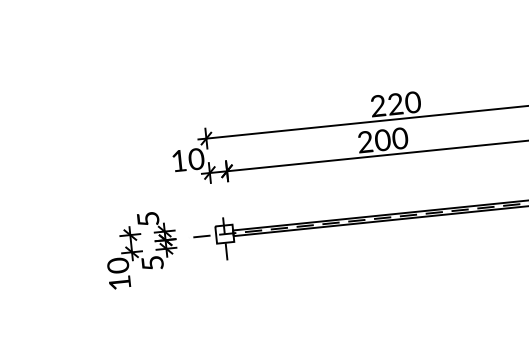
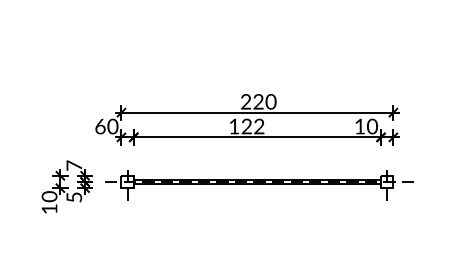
text: (382, 140) -> (246, 126), 200 -> 122
text: (179, 160) -> (100, 126), 10 -> 60
text: (148, 218) -> (74, 165), 5 -> 7

